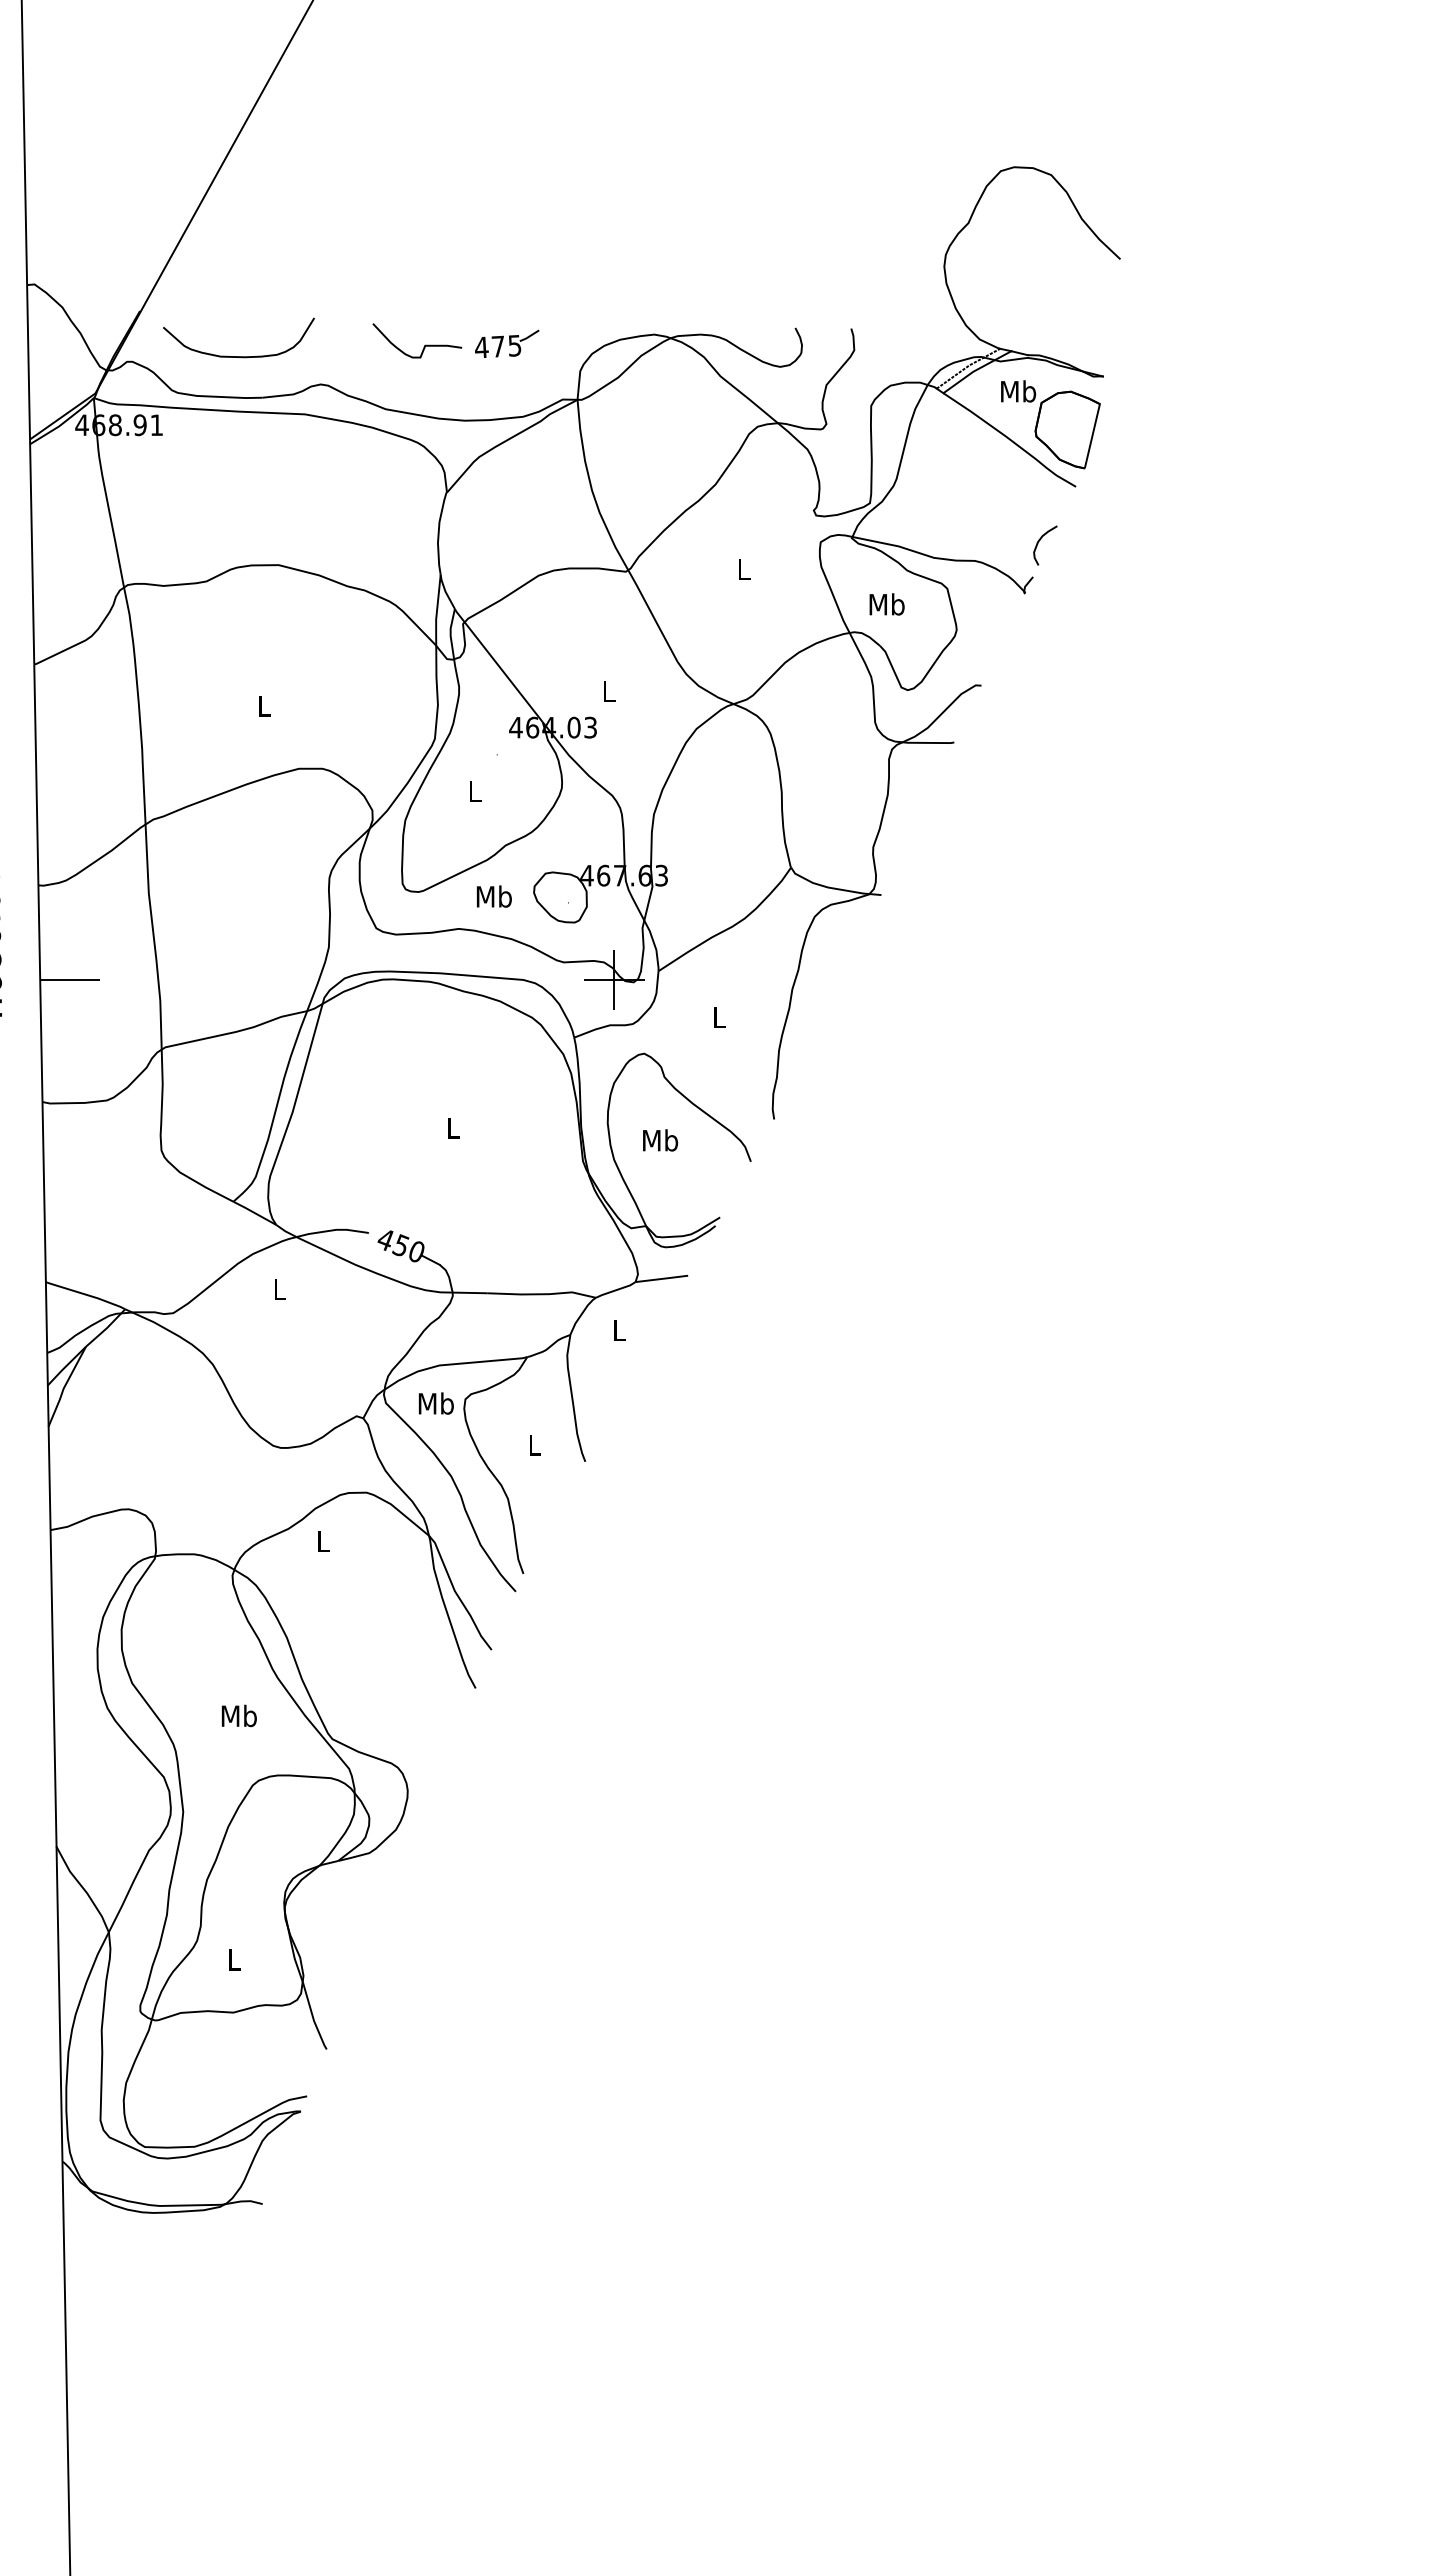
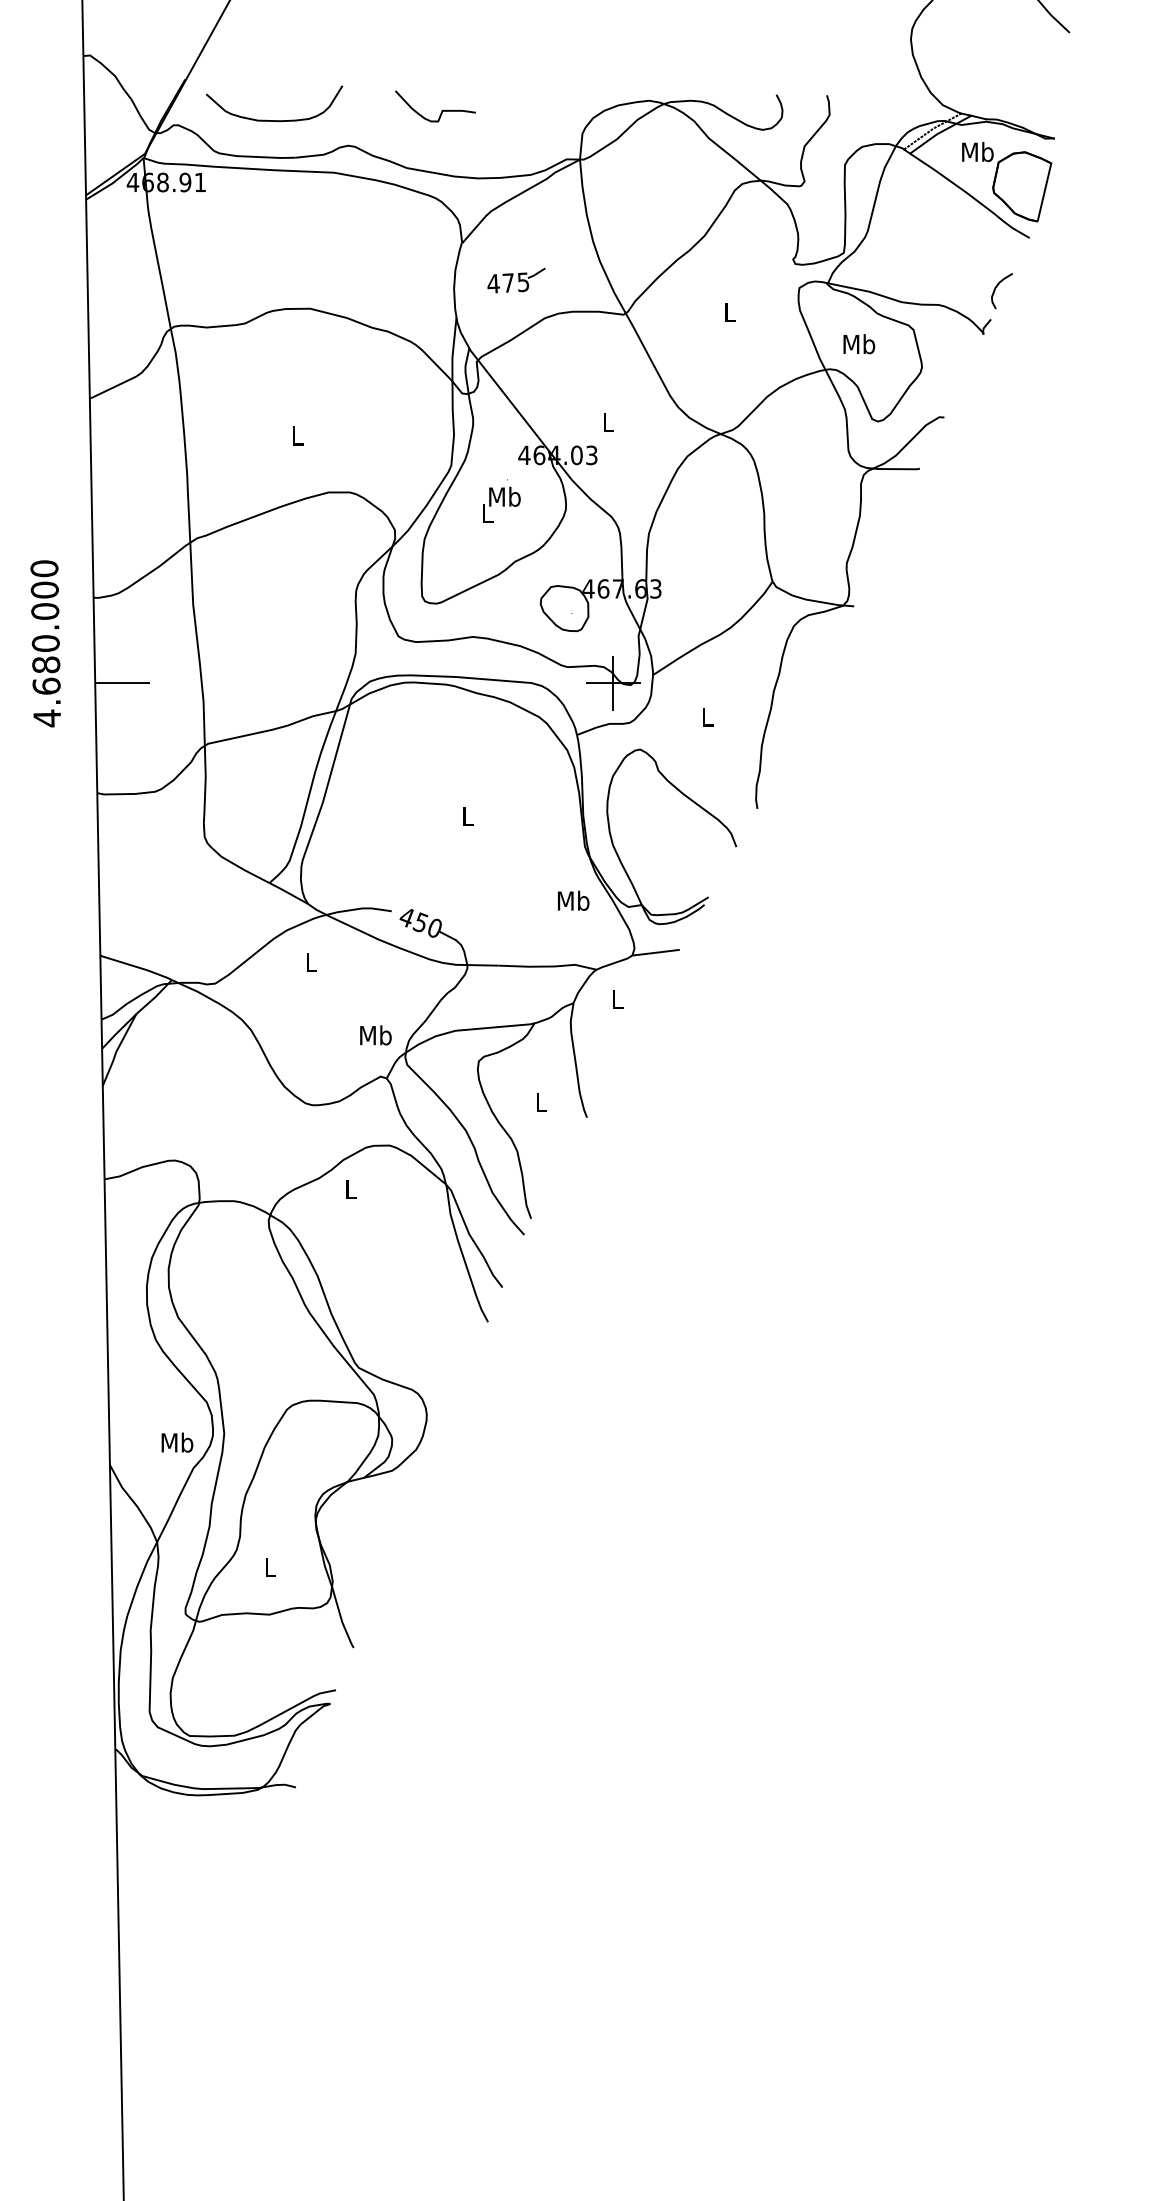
part: (507, 343) -> (516, 280), moved
text: (494, 896) -> (505, 496), moved
text: (660, 1140) -> (573, 900), moved
text: (435, 1403) -> (375, 1035), moved
text: (239, 1715) -> (177, 1442), moved

